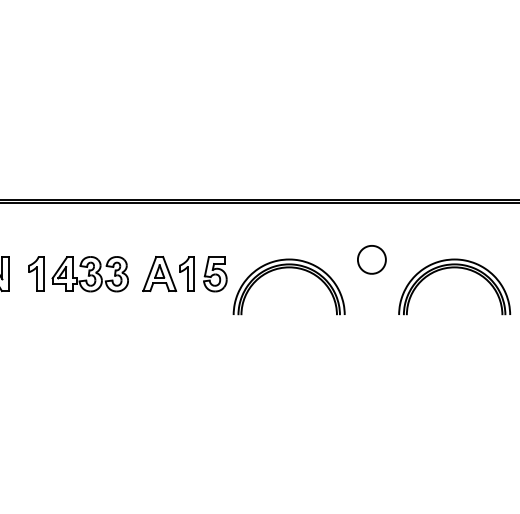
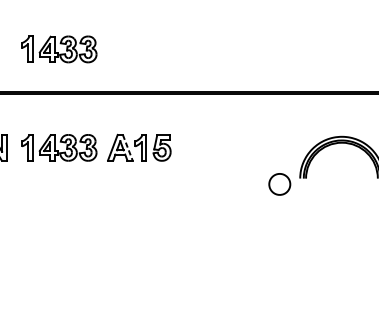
part: (78, 143) -> (59, 49), added
part: (371, 259) -> (279, 184), moved
part: (288, 268) -> (217, 143), removed
line: (169, 274) -> (127, 148), solid -> dashed

